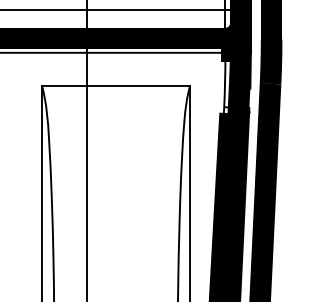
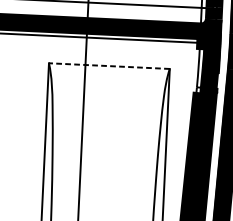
line: (116, 86) -> (109, 66), solid -> dashed

